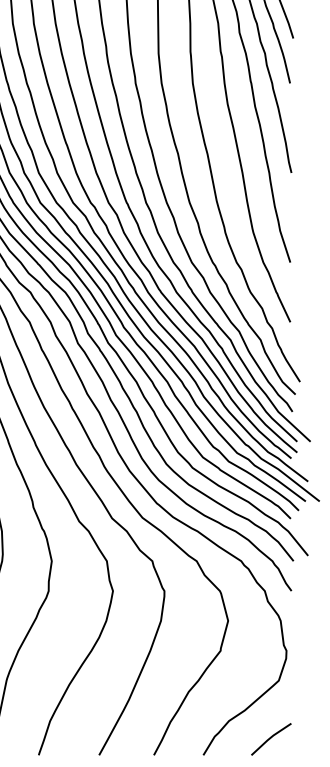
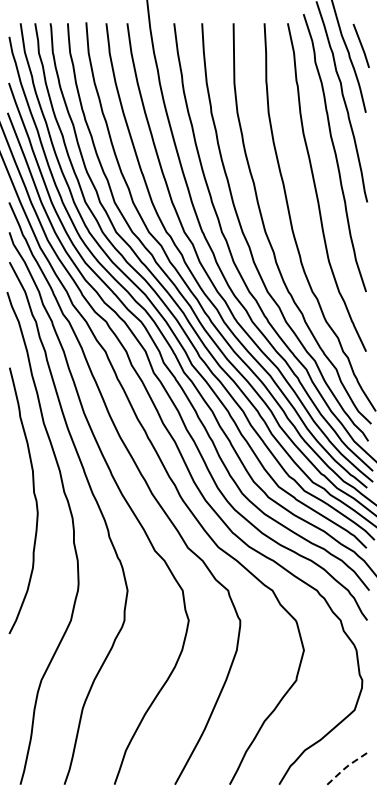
line: (270, 738) -> (346, 767), solid -> dashed

